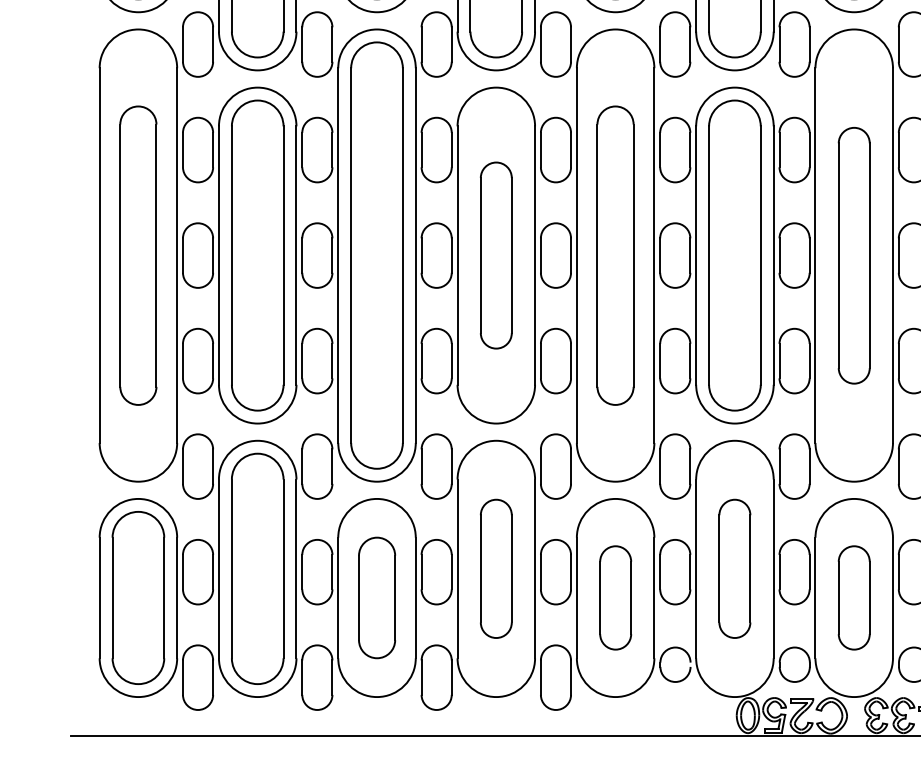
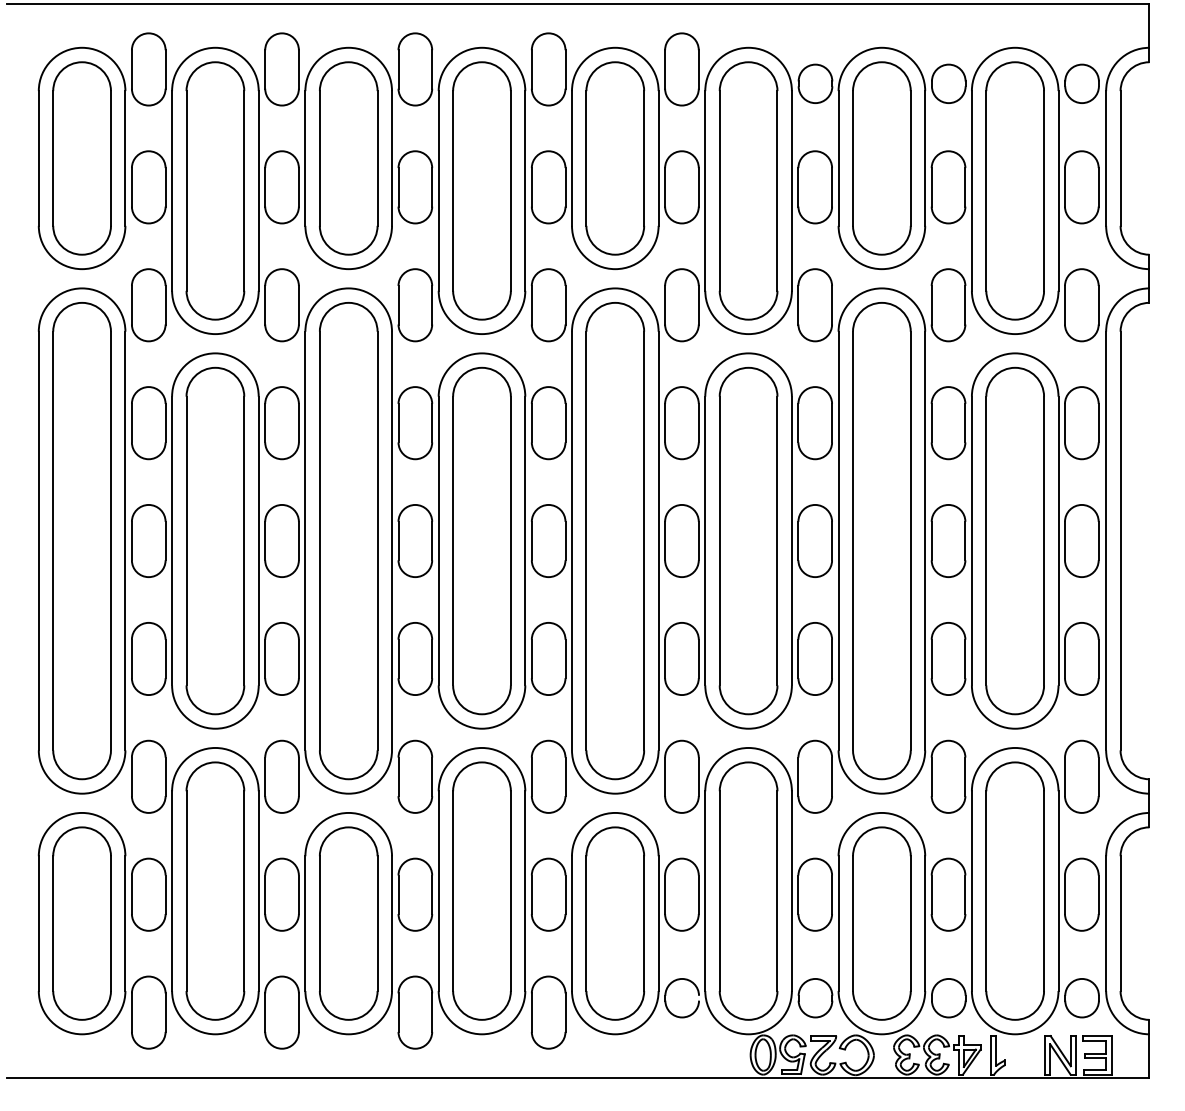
part: (137, 255) -> (81, 541), size x1.43
part: (495, 255) -> (481, 540), size x1.67
part: (614, 255) -> (614, 541), size x1.43
part: (853, 255) -> (881, 541), size x1.67
part: (495, 568) -> (481, 890), size x1.67
part: (734, 568) -> (748, 890), size x1.67
part: (376, 597) -> (348, 923), size x1.43
part: (615, 597) -> (615, 923), size x1.67
part: (853, 597) -> (881, 923), size x1.67

